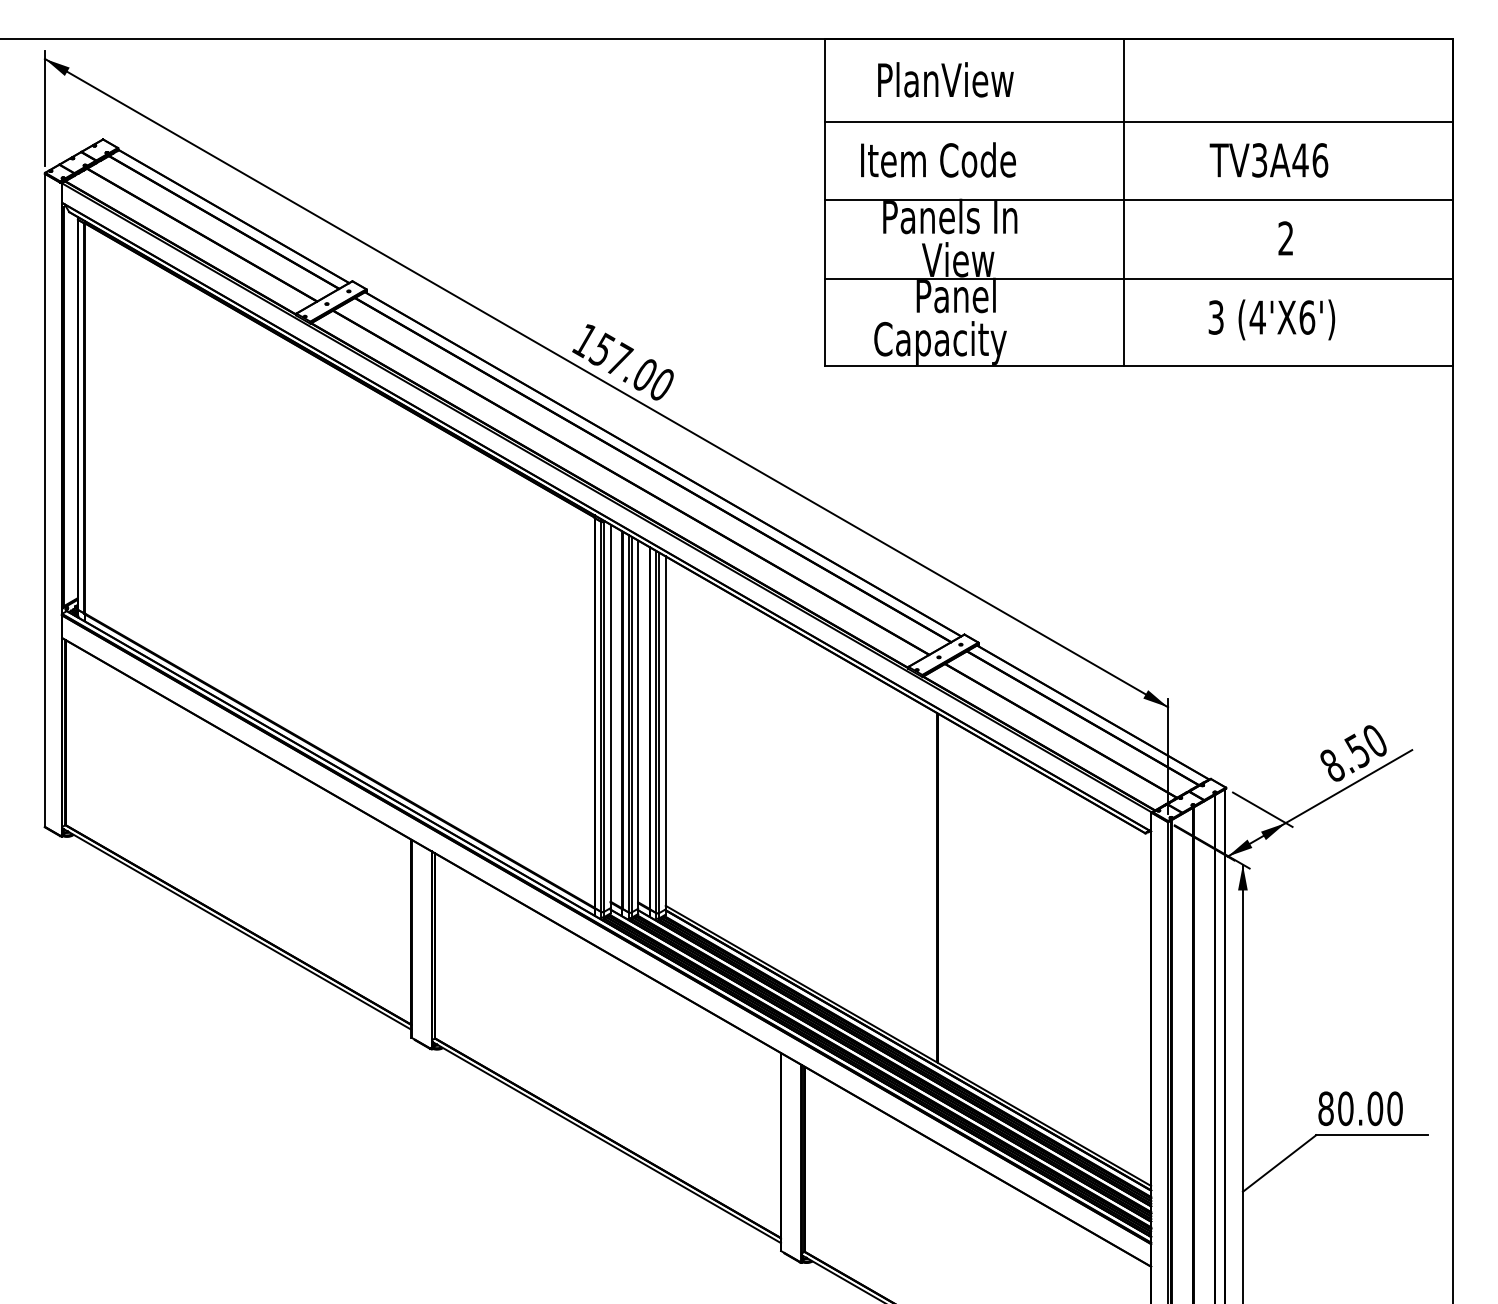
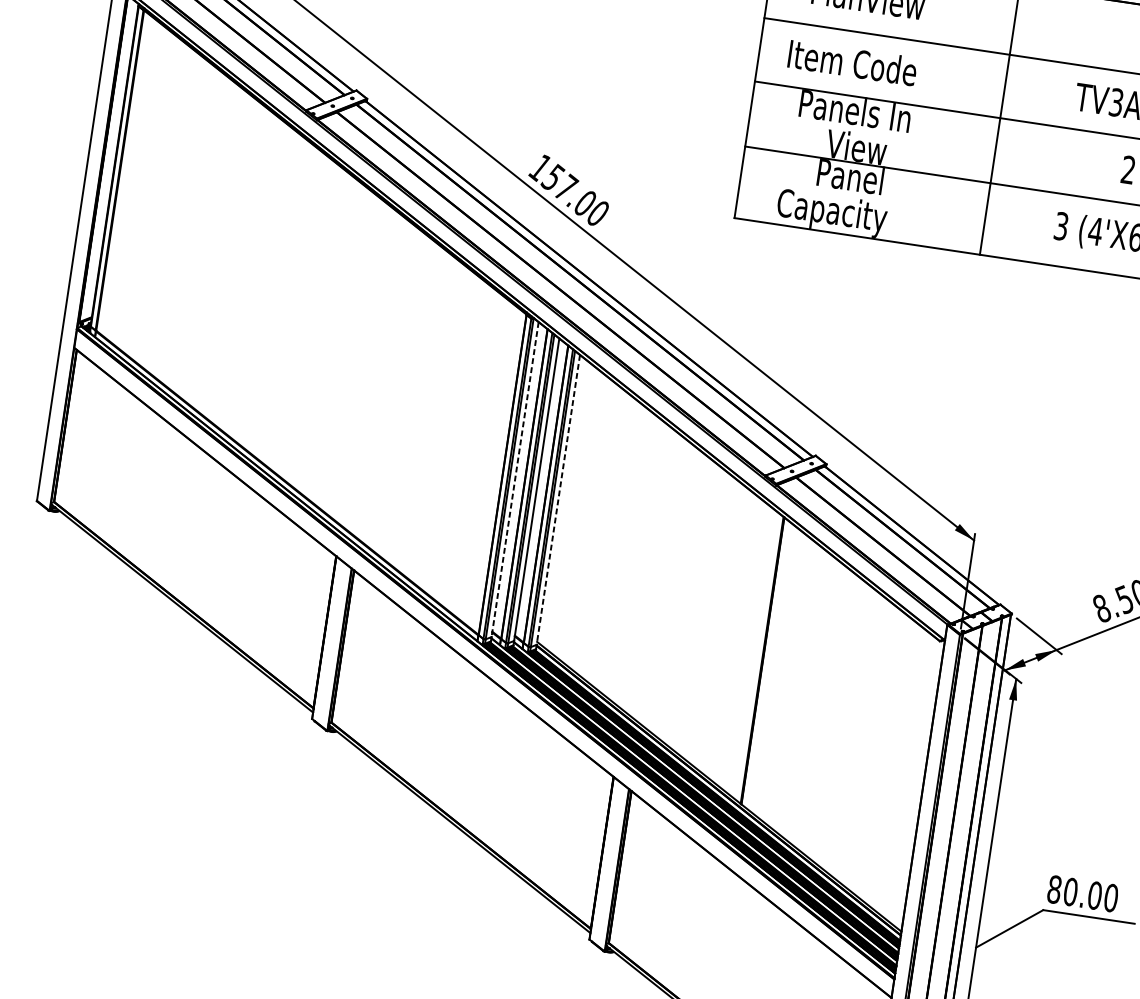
line: (610, 716) -> (515, 479), solid -> dashed
line: (665, 733) -> (558, 500), solid -> dashed

